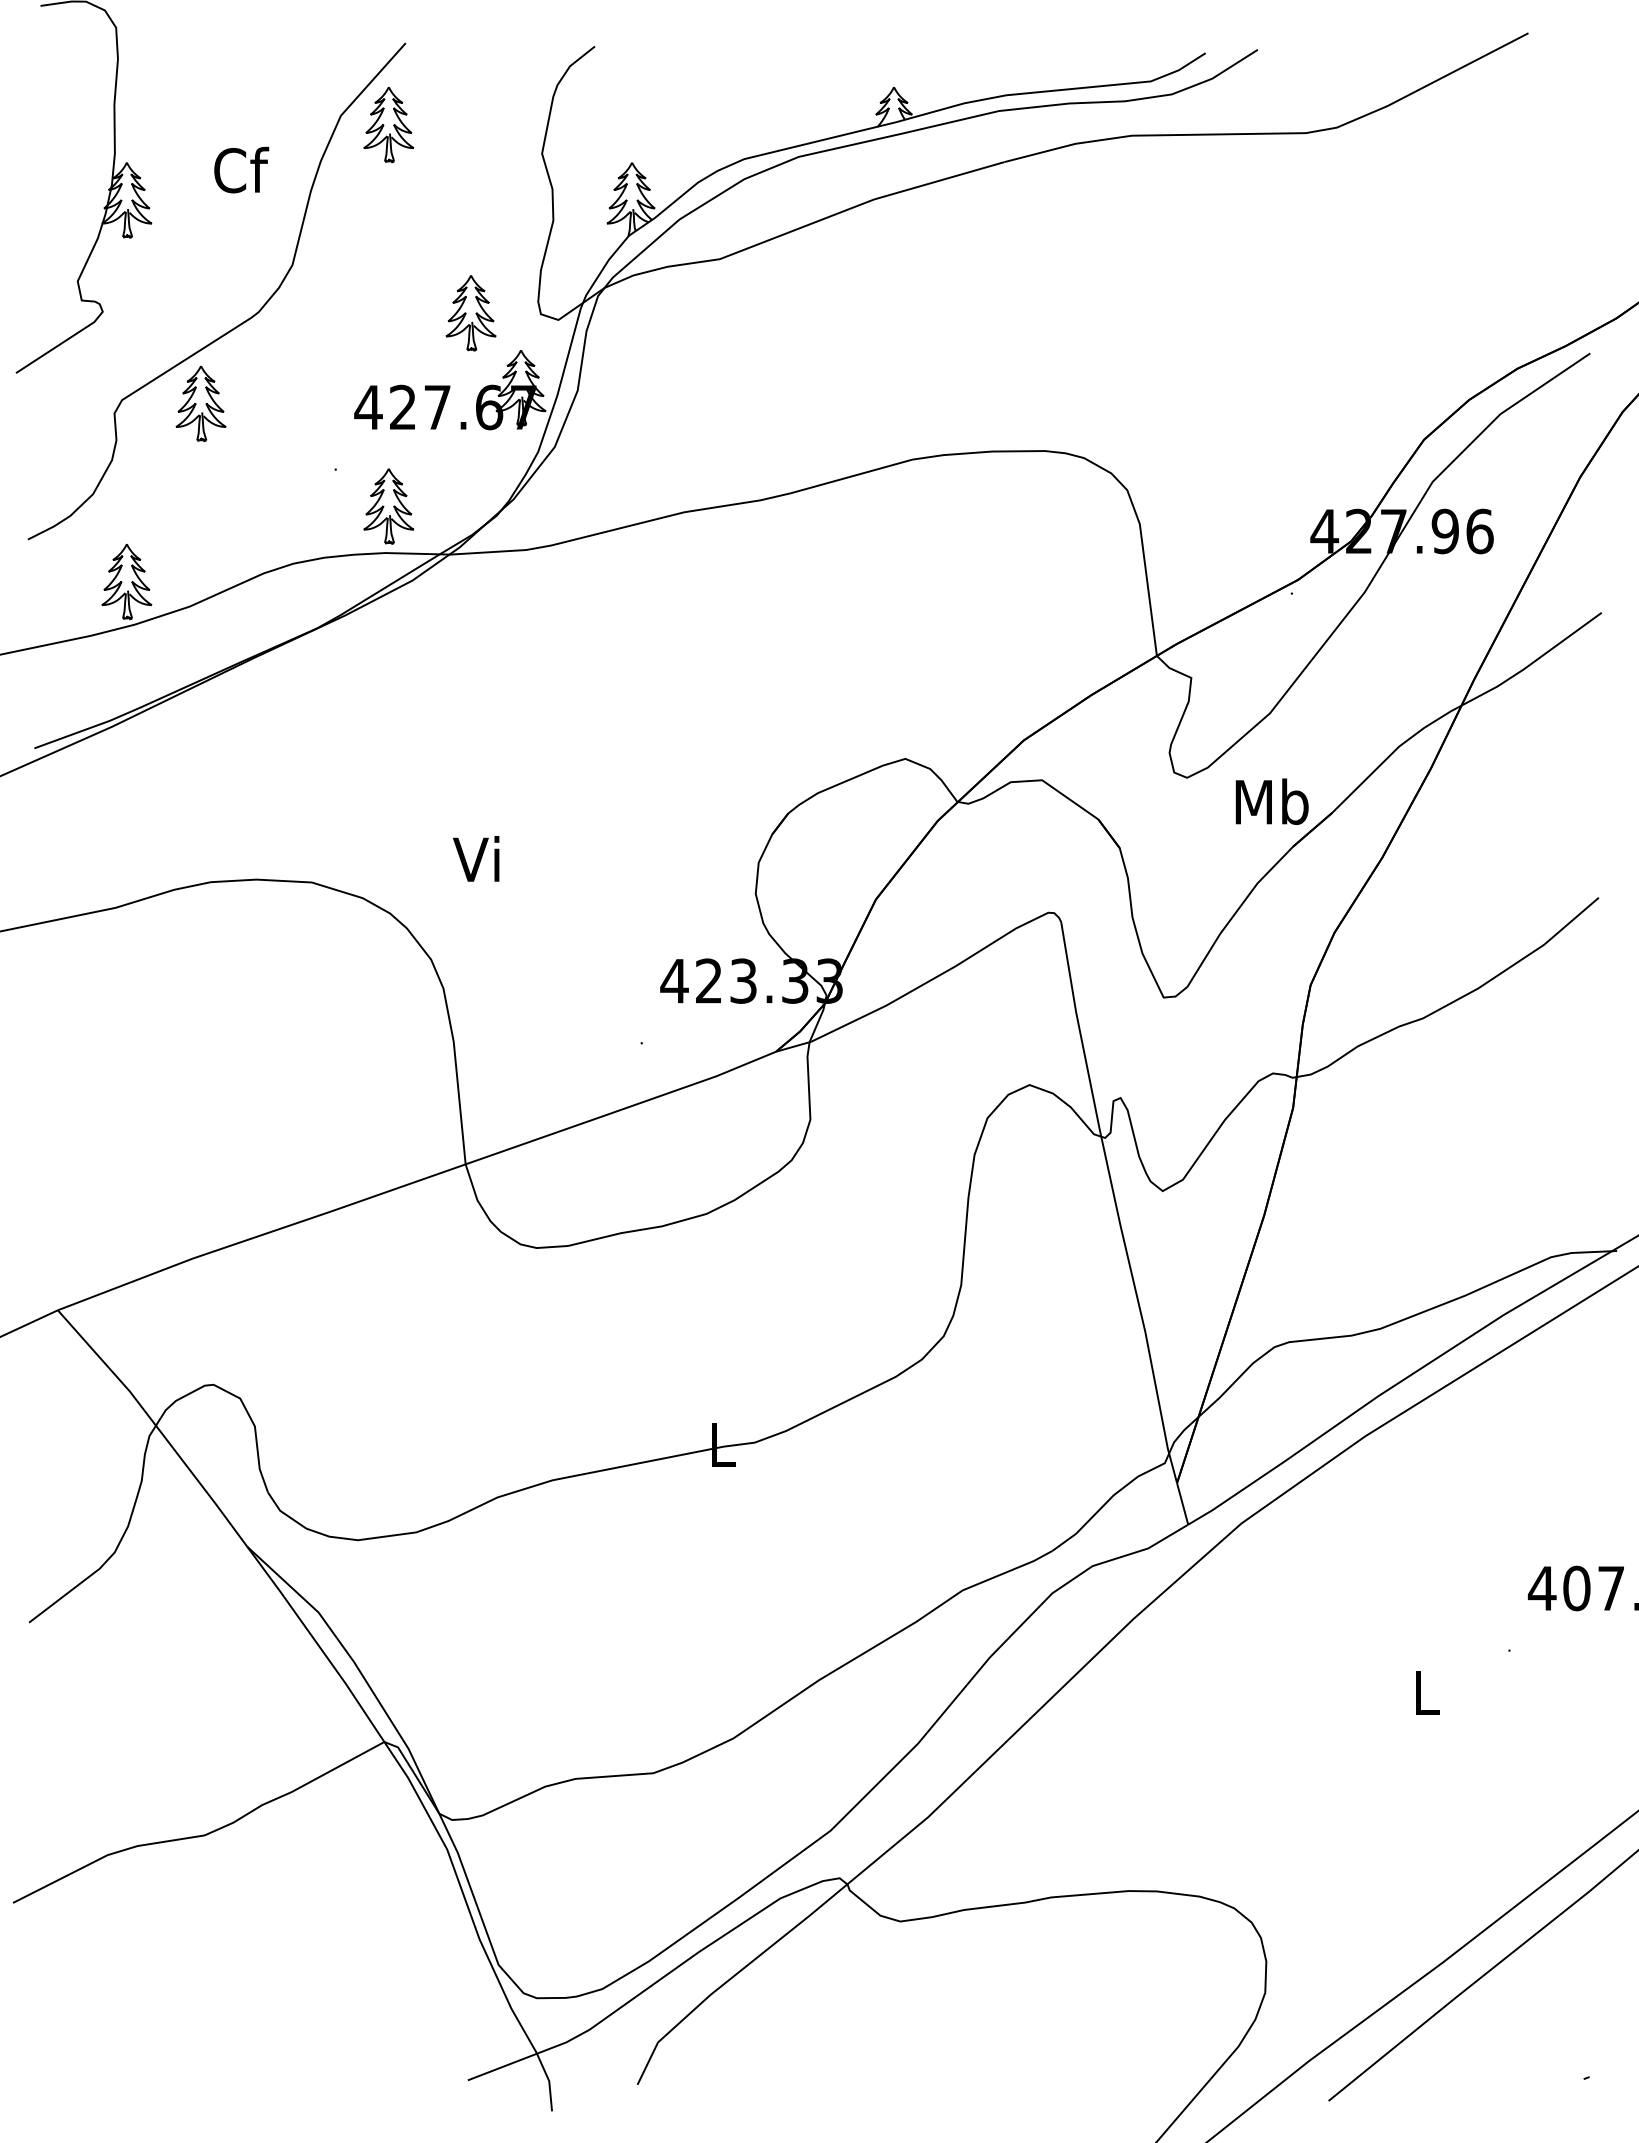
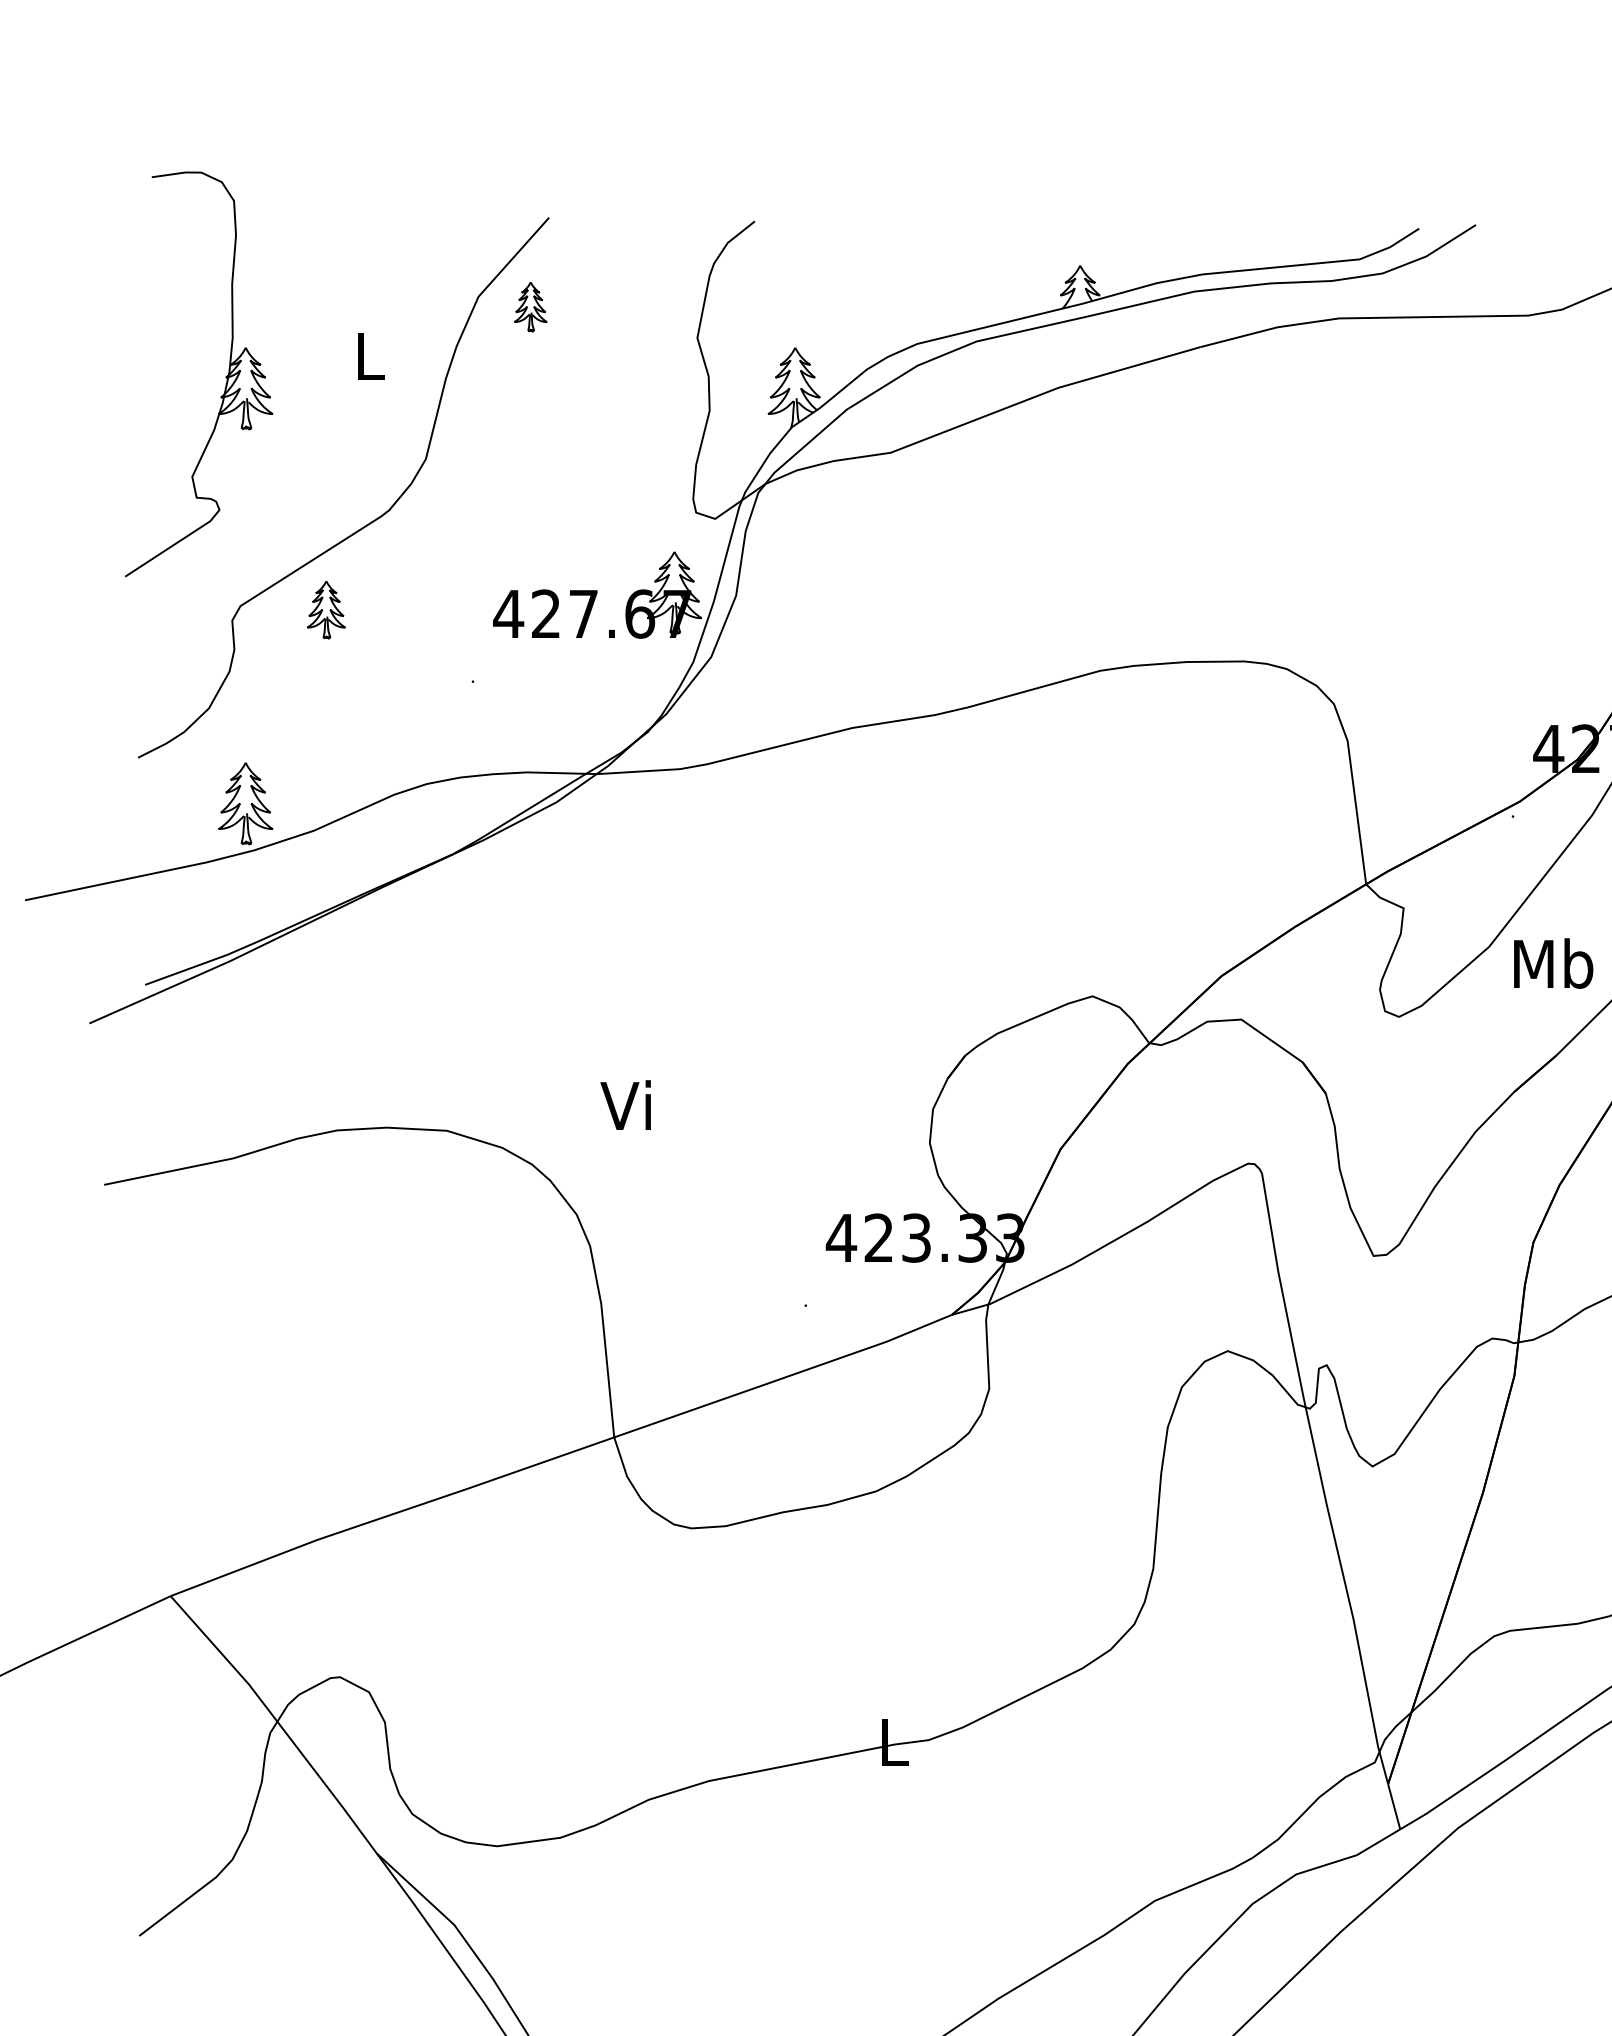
part: (388, 125) -> (530, 307), size x0.6
text: (241, 169) -> (370, 355), Cf -> L
part: (470, 313) -> (619, 511), removed
part: (200, 403) -> (325, 609), size x0.7
part: (388, 506) -> (530, 721), removed
text: (1271, 801) -> (1552, 963), moved

